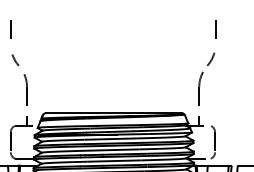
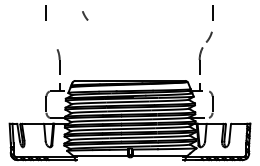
arc: (15, 59) -> (85, 15), moved

